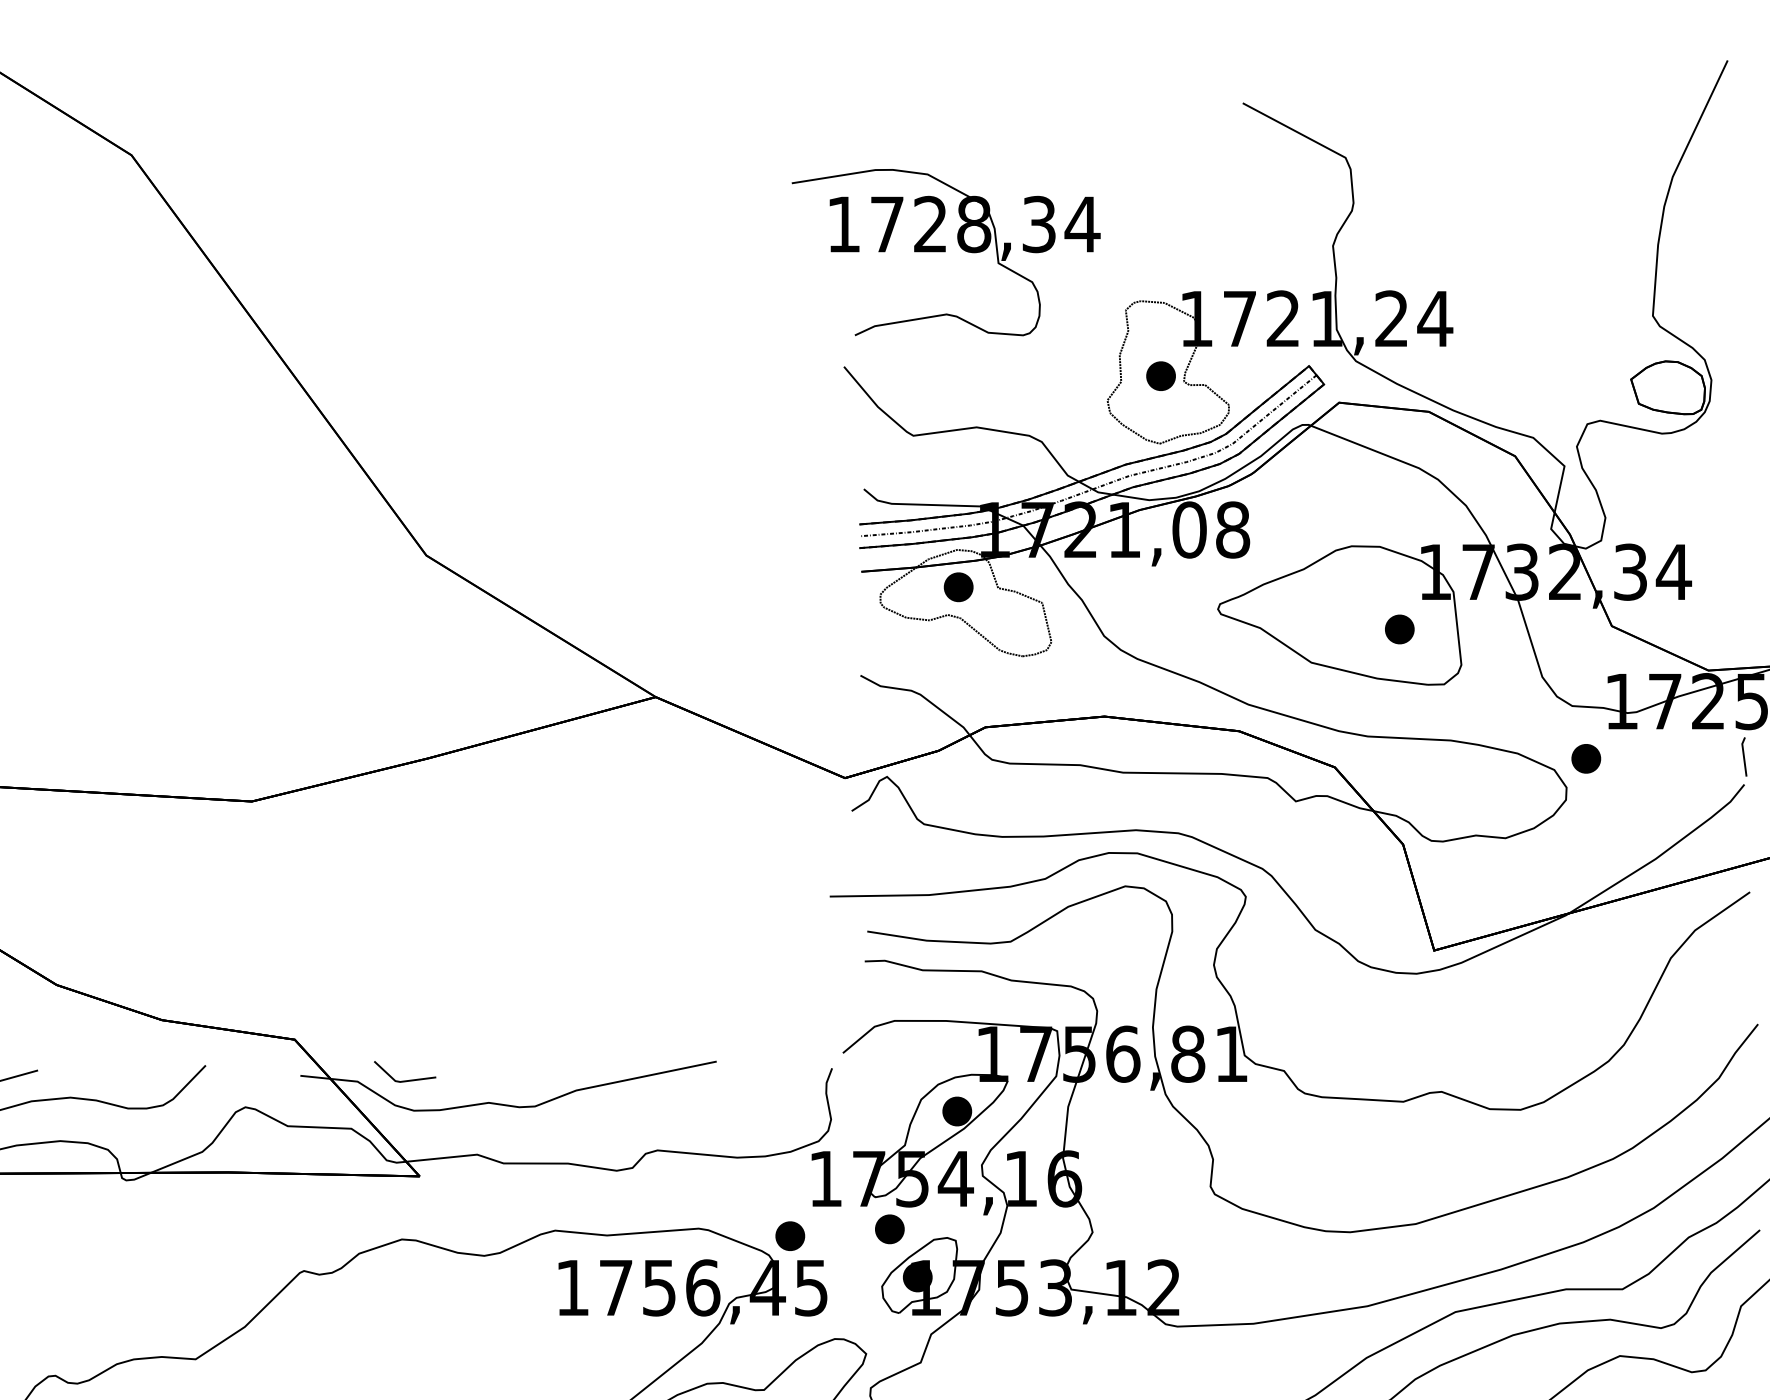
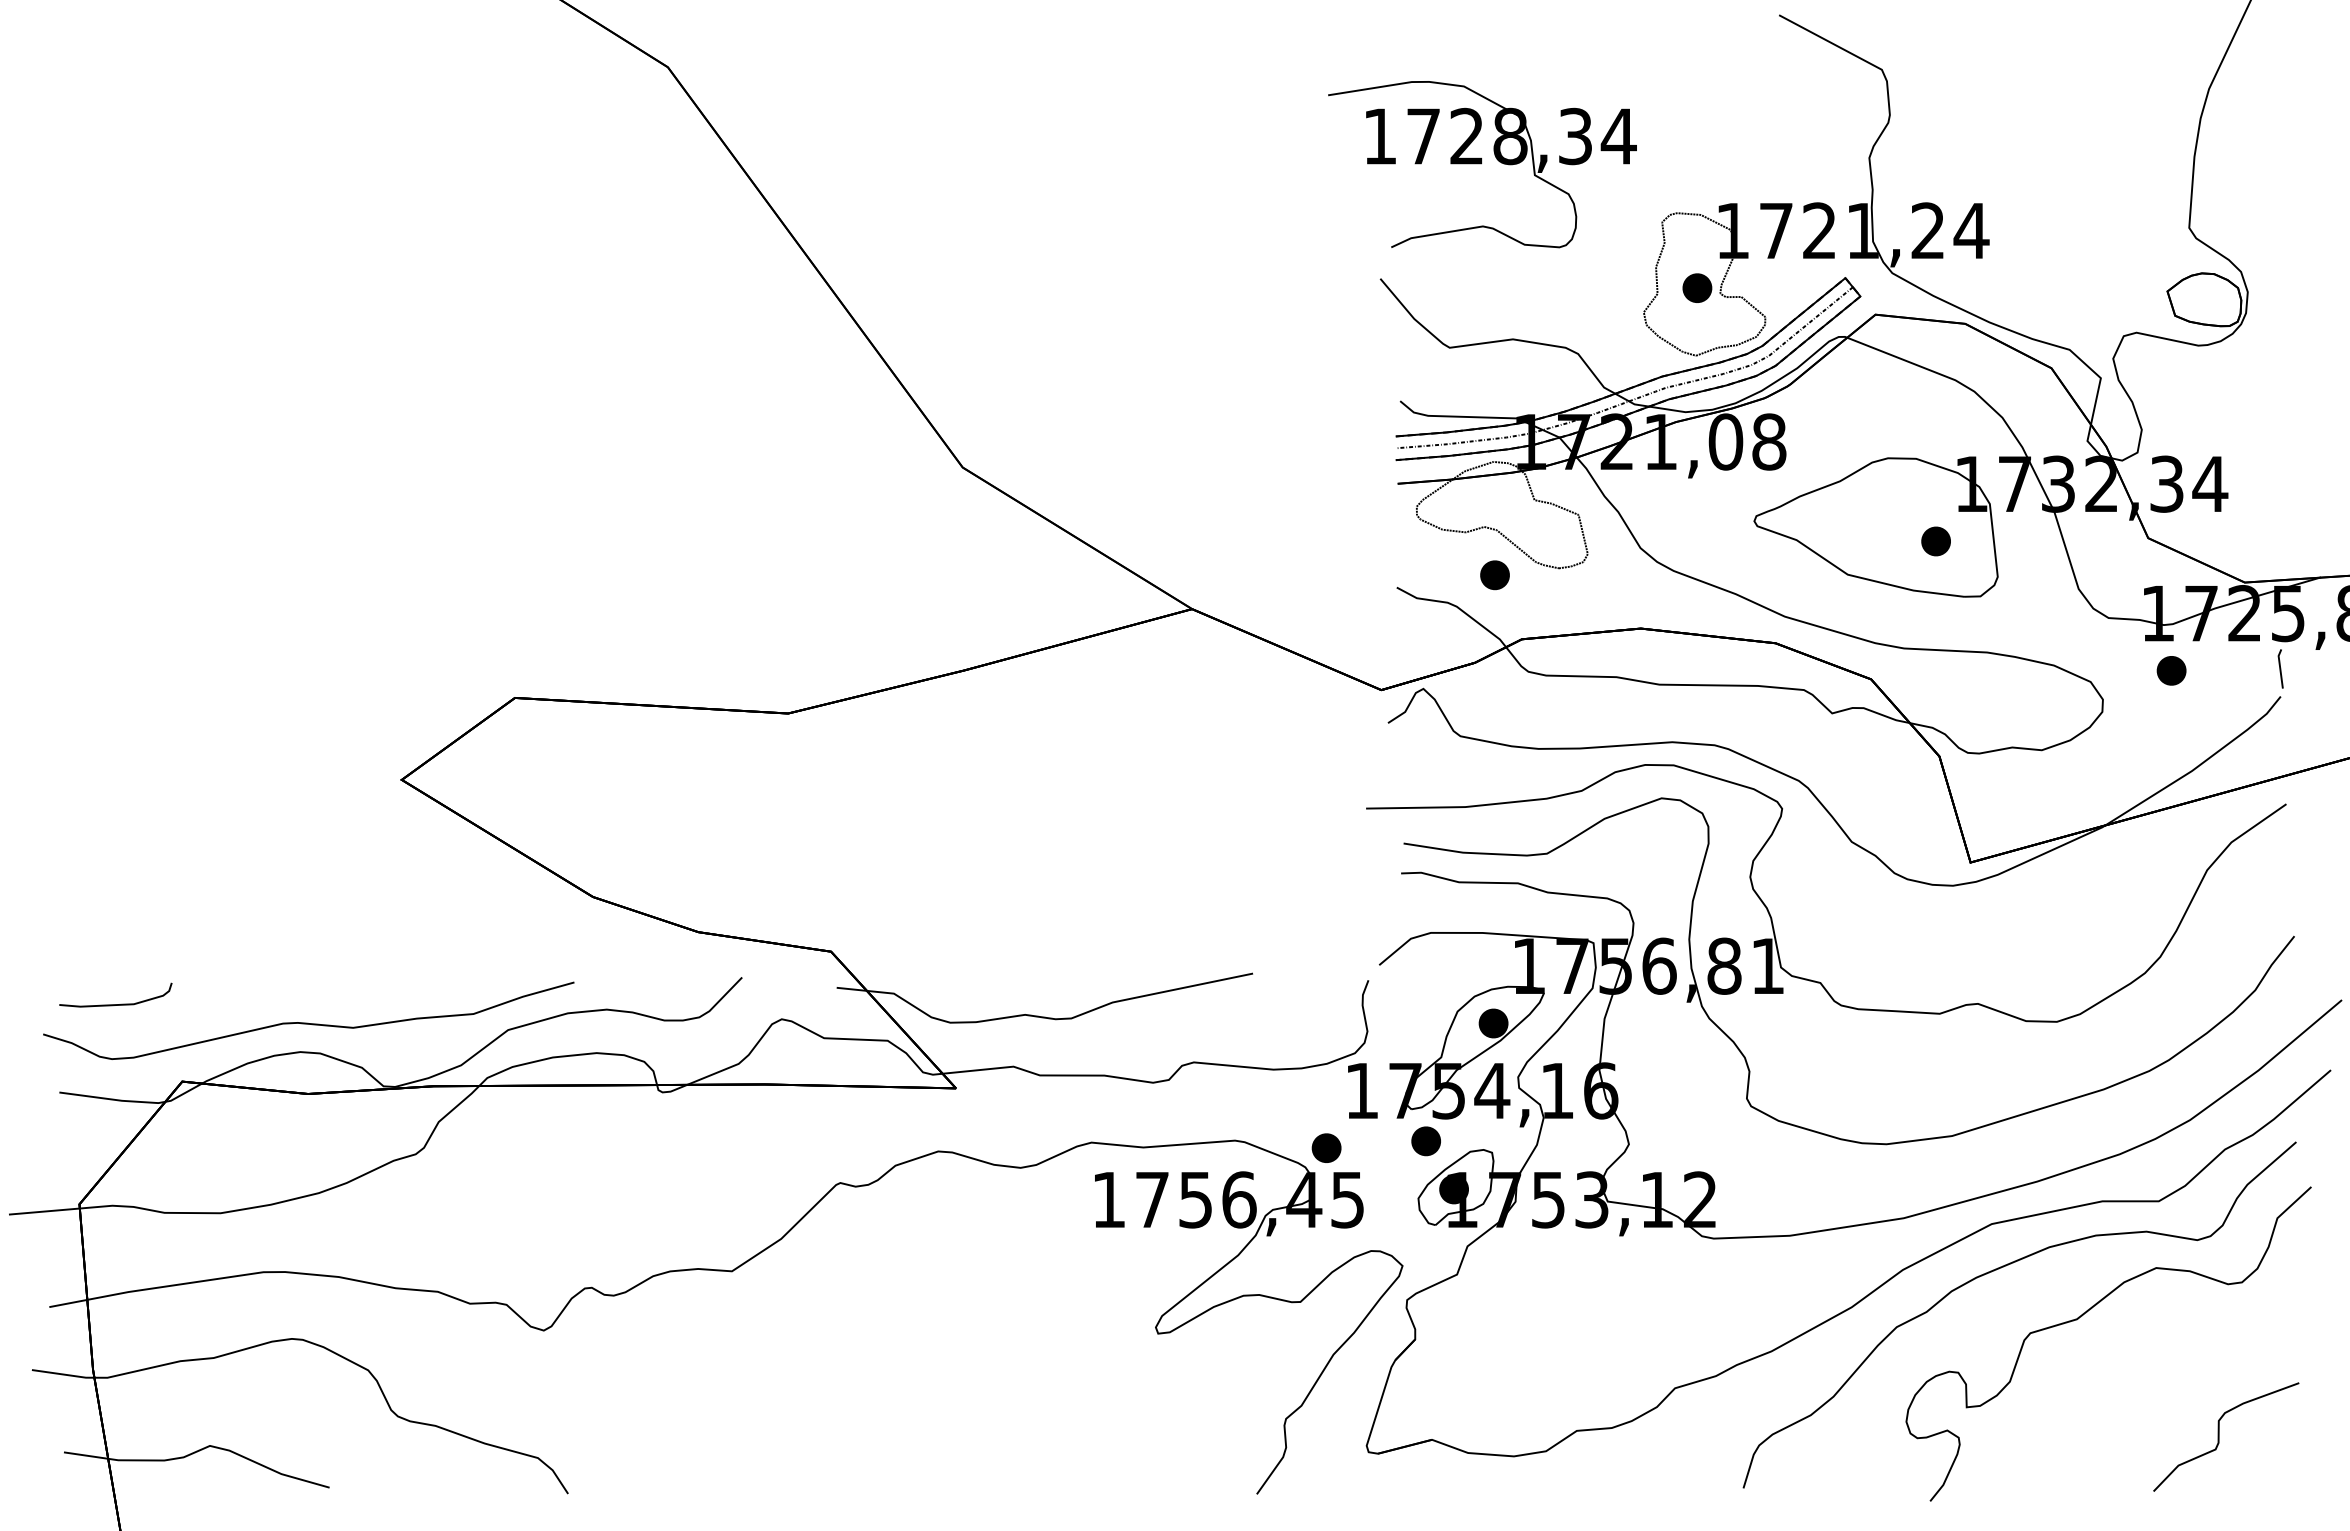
part: (958, 587) -> (1494, 575), moved
part: (1586, 758) -> (2171, 670), moved
line: (409, 1079) -> (945, 991), removed

